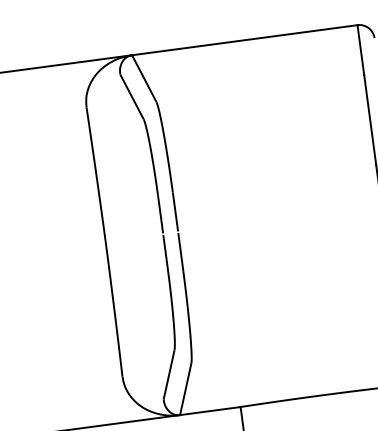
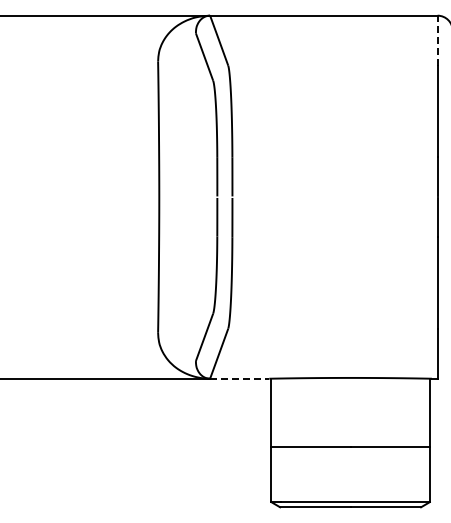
line: (360, 49) -> (437, 40), solid -> dashed
line: (209, 411) -> (239, 378), solid -> dashed

